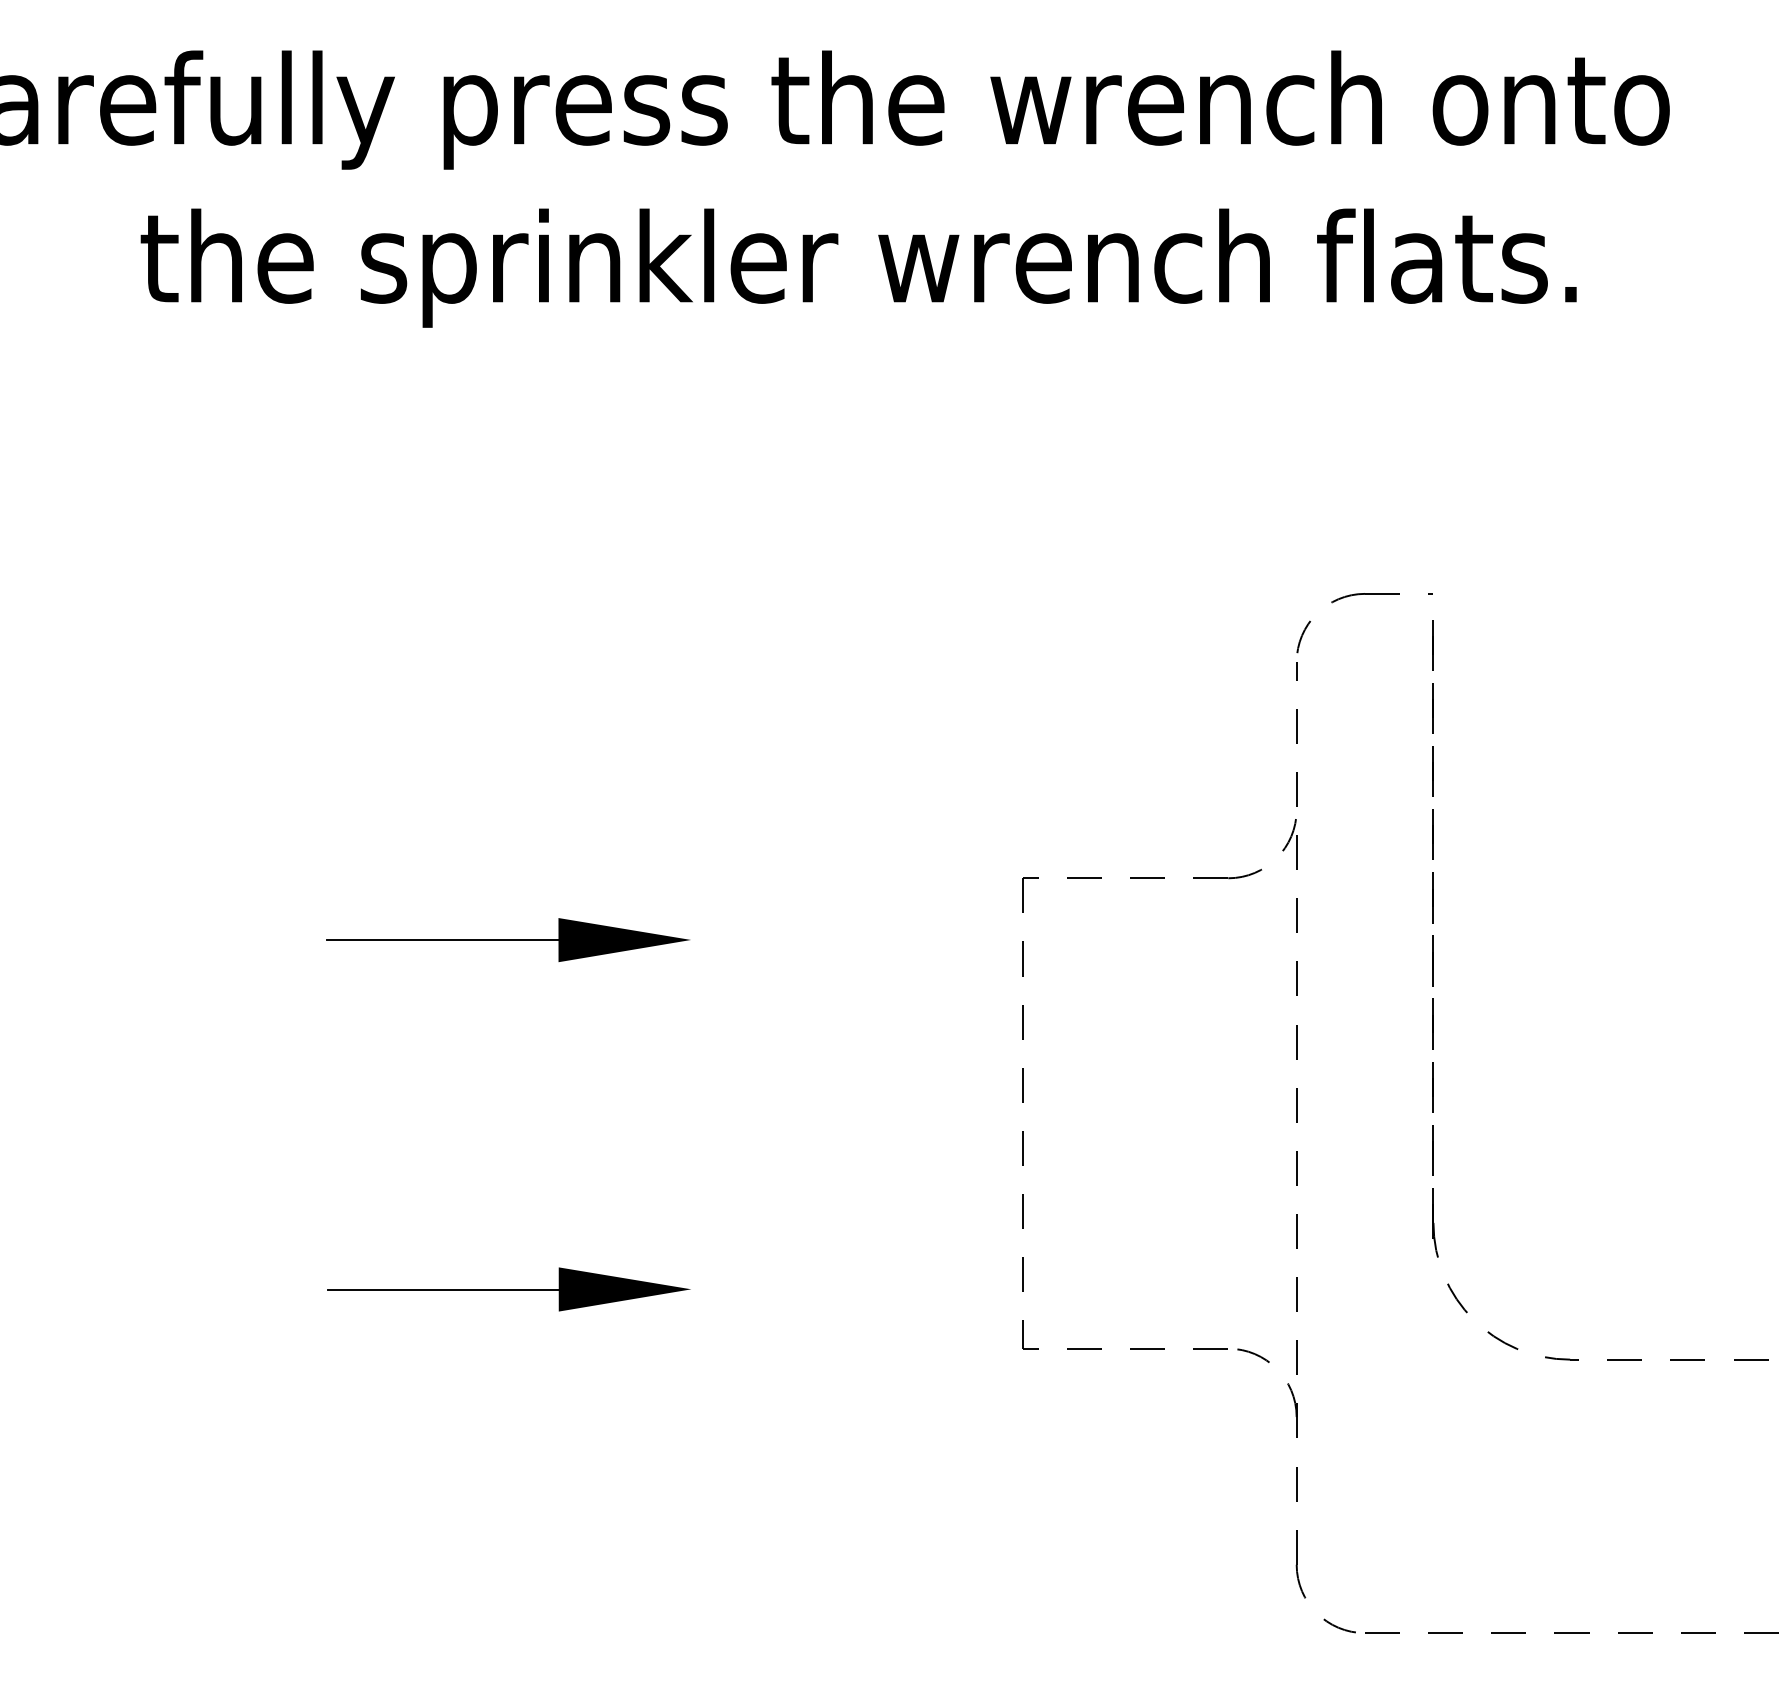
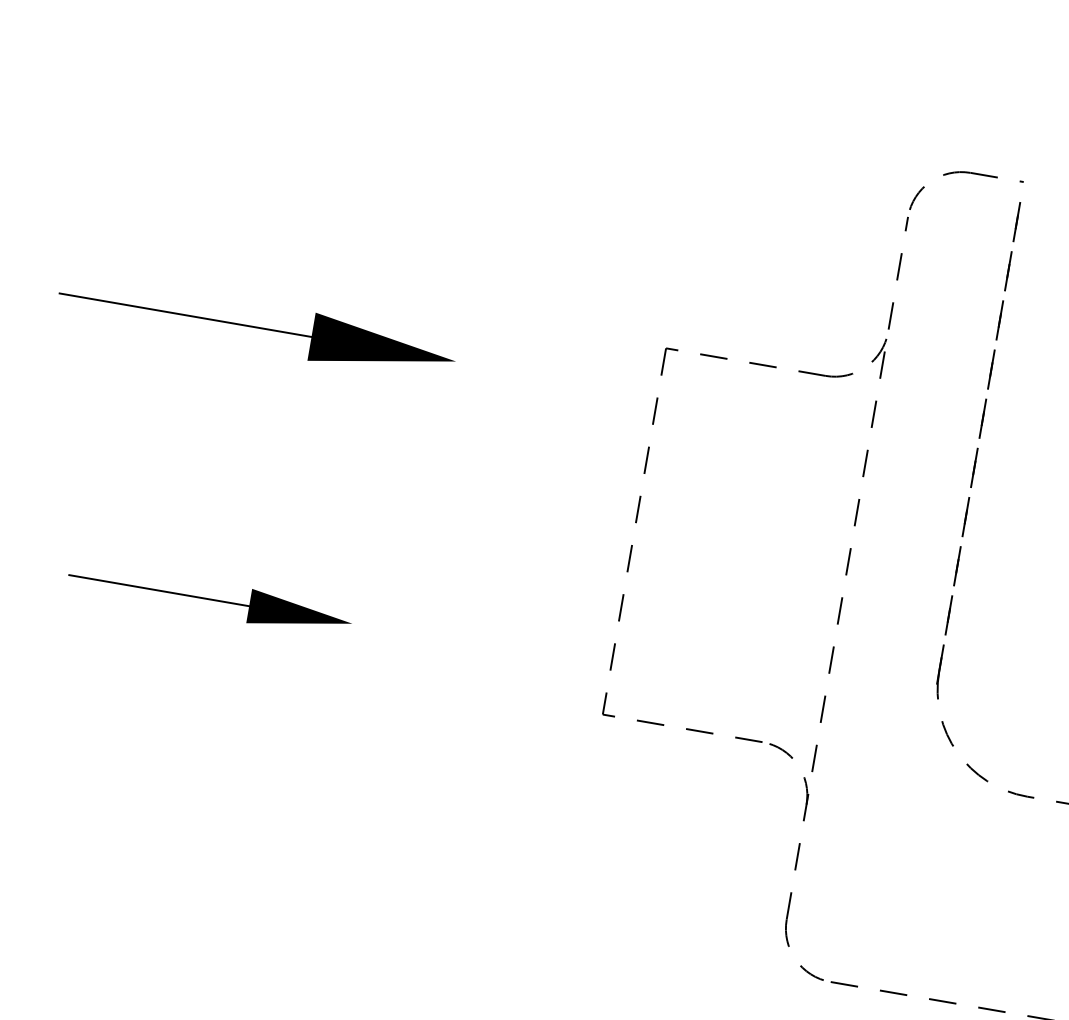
part: (508, 939) -> (257, 326), size x1.4

